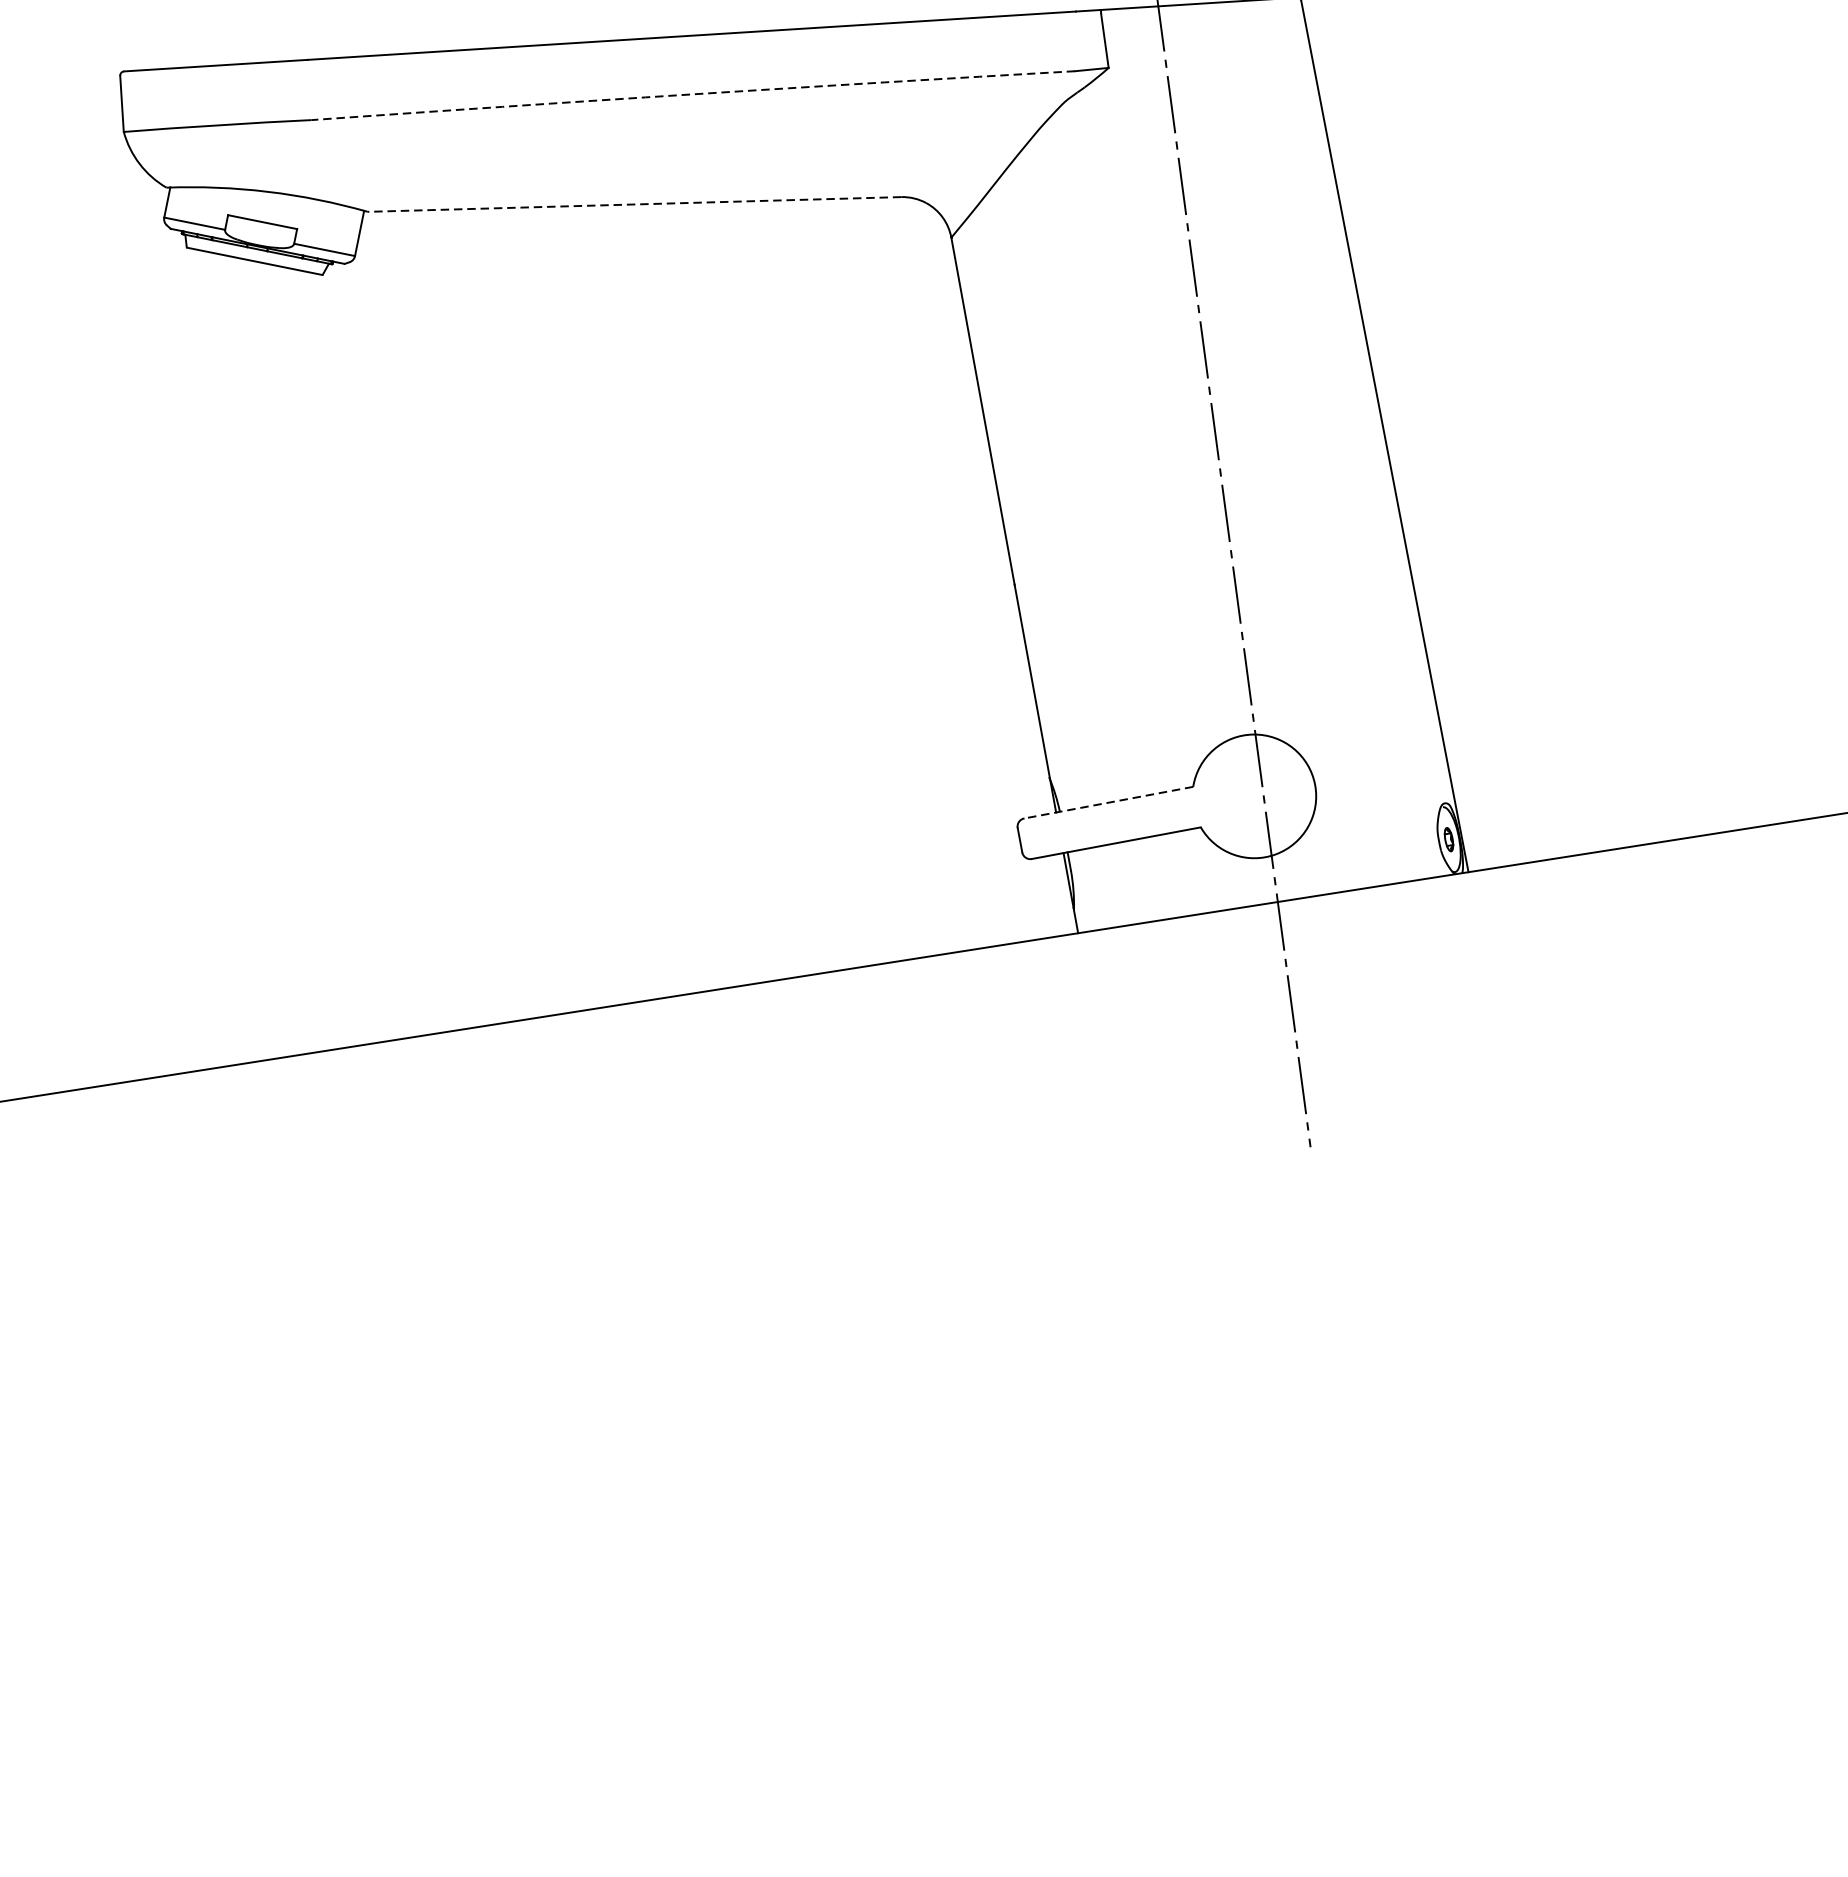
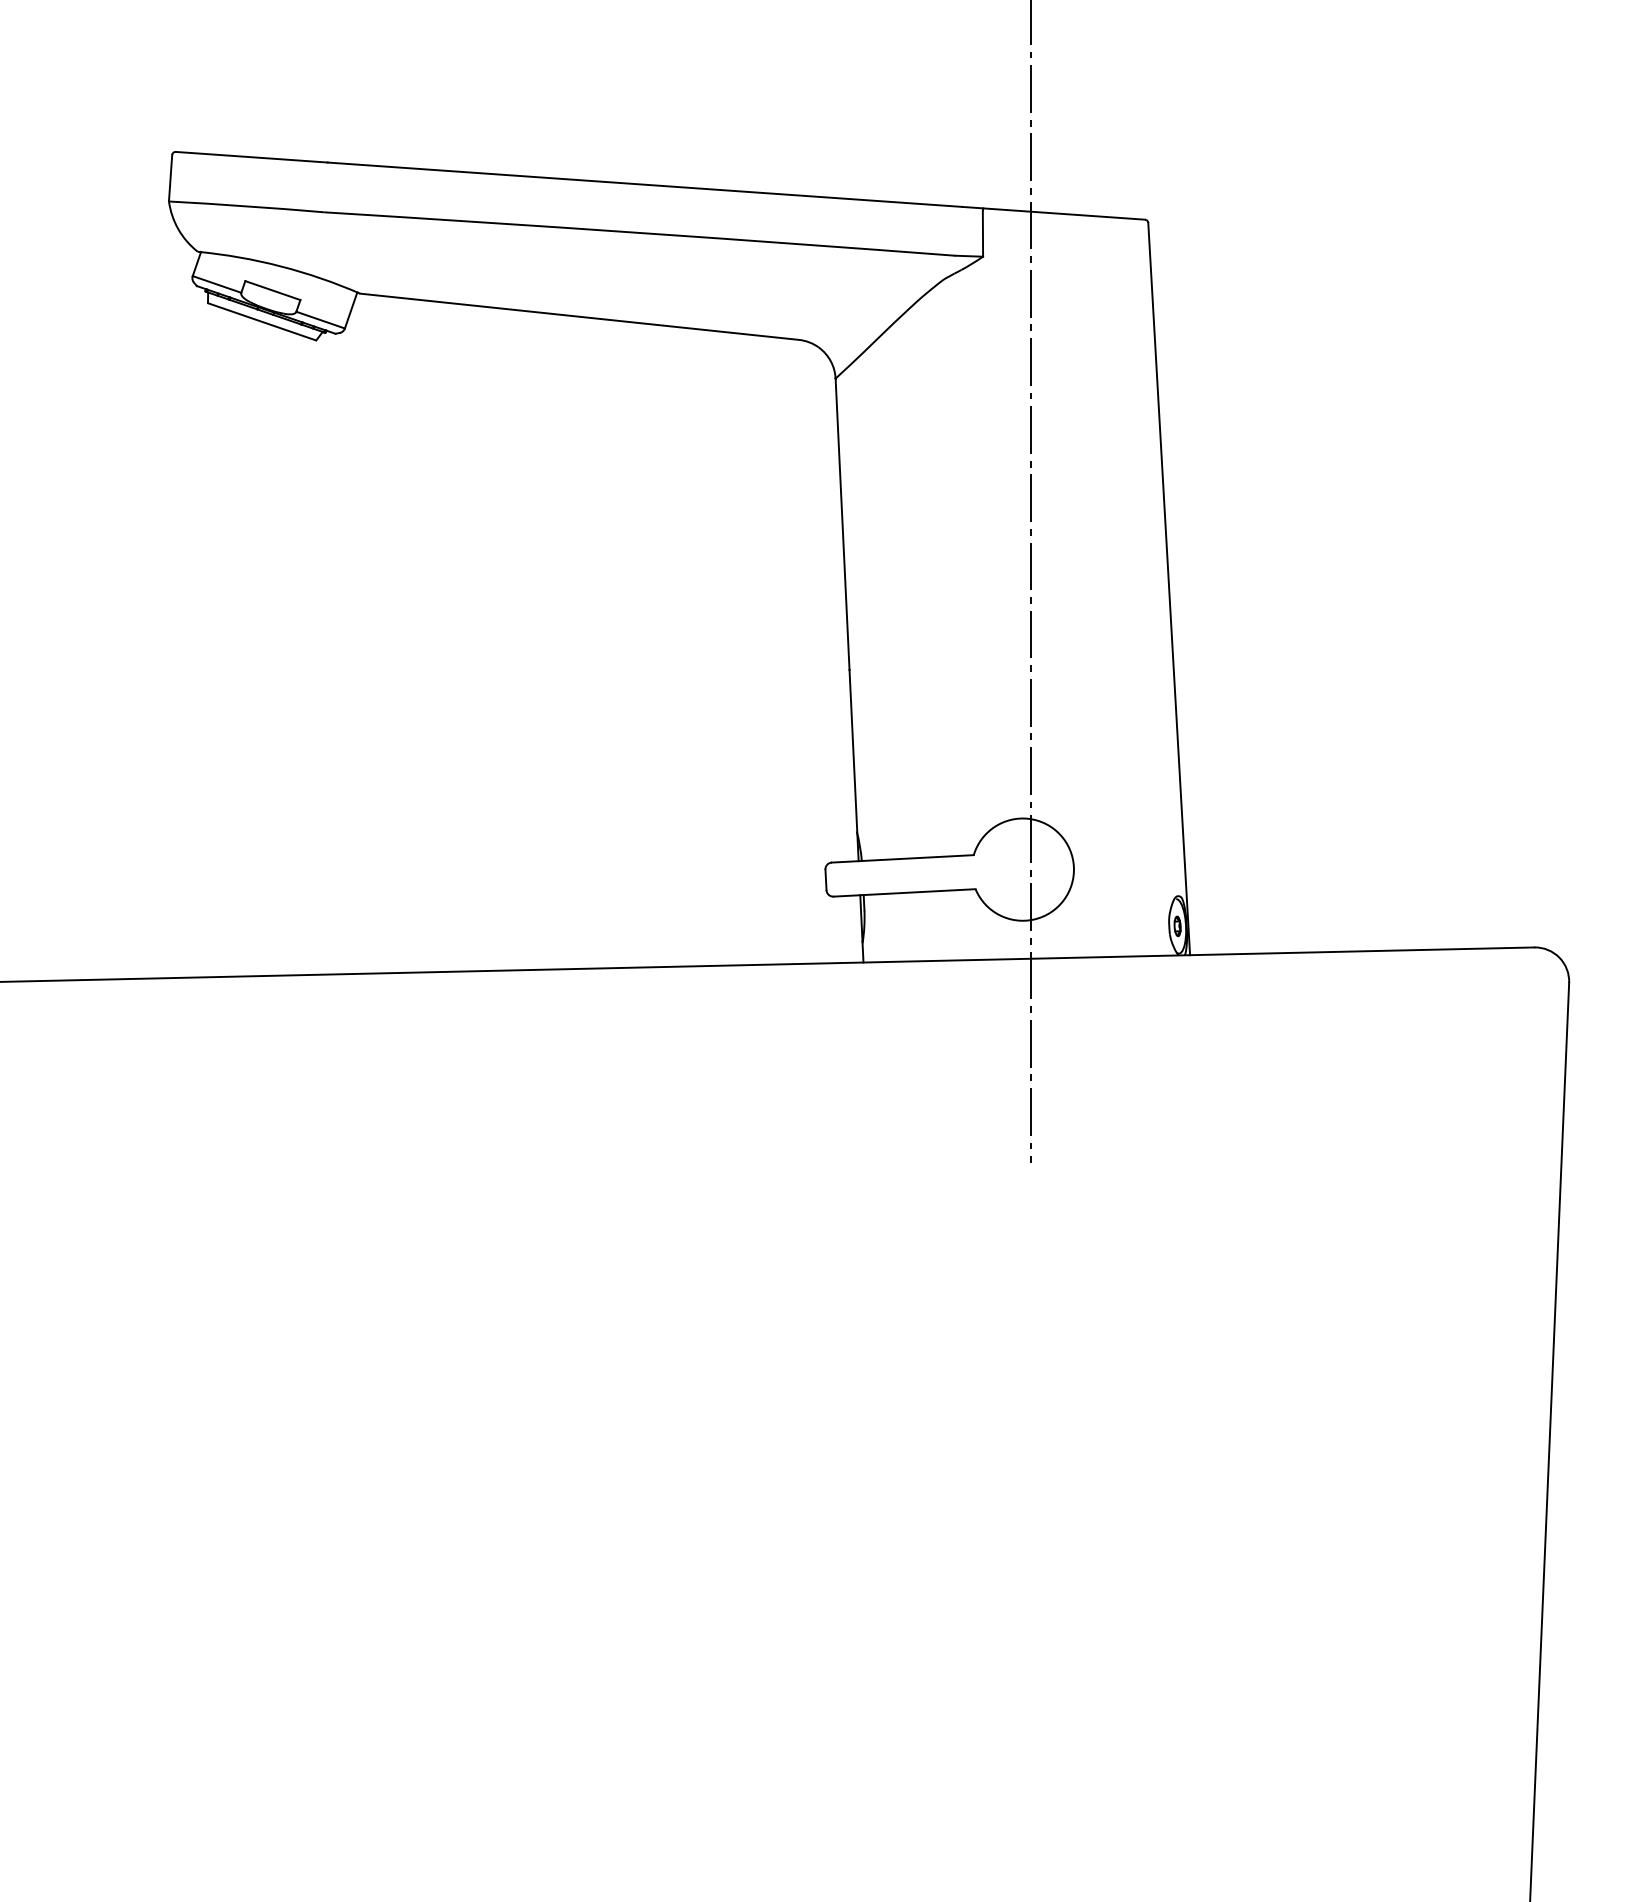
arc: (692, 93) -> (639, 232), dashed -> solid
line: (634, 204) -> (579, 316), dashed -> solid
line: (1108, 802) -> (902, 858), dashed -> solid

